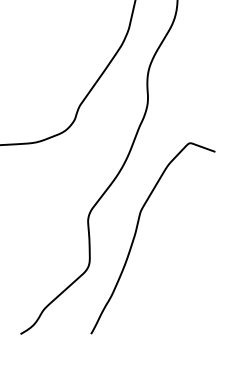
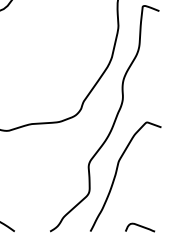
curve: (178, 327) -> (140, 227), added

